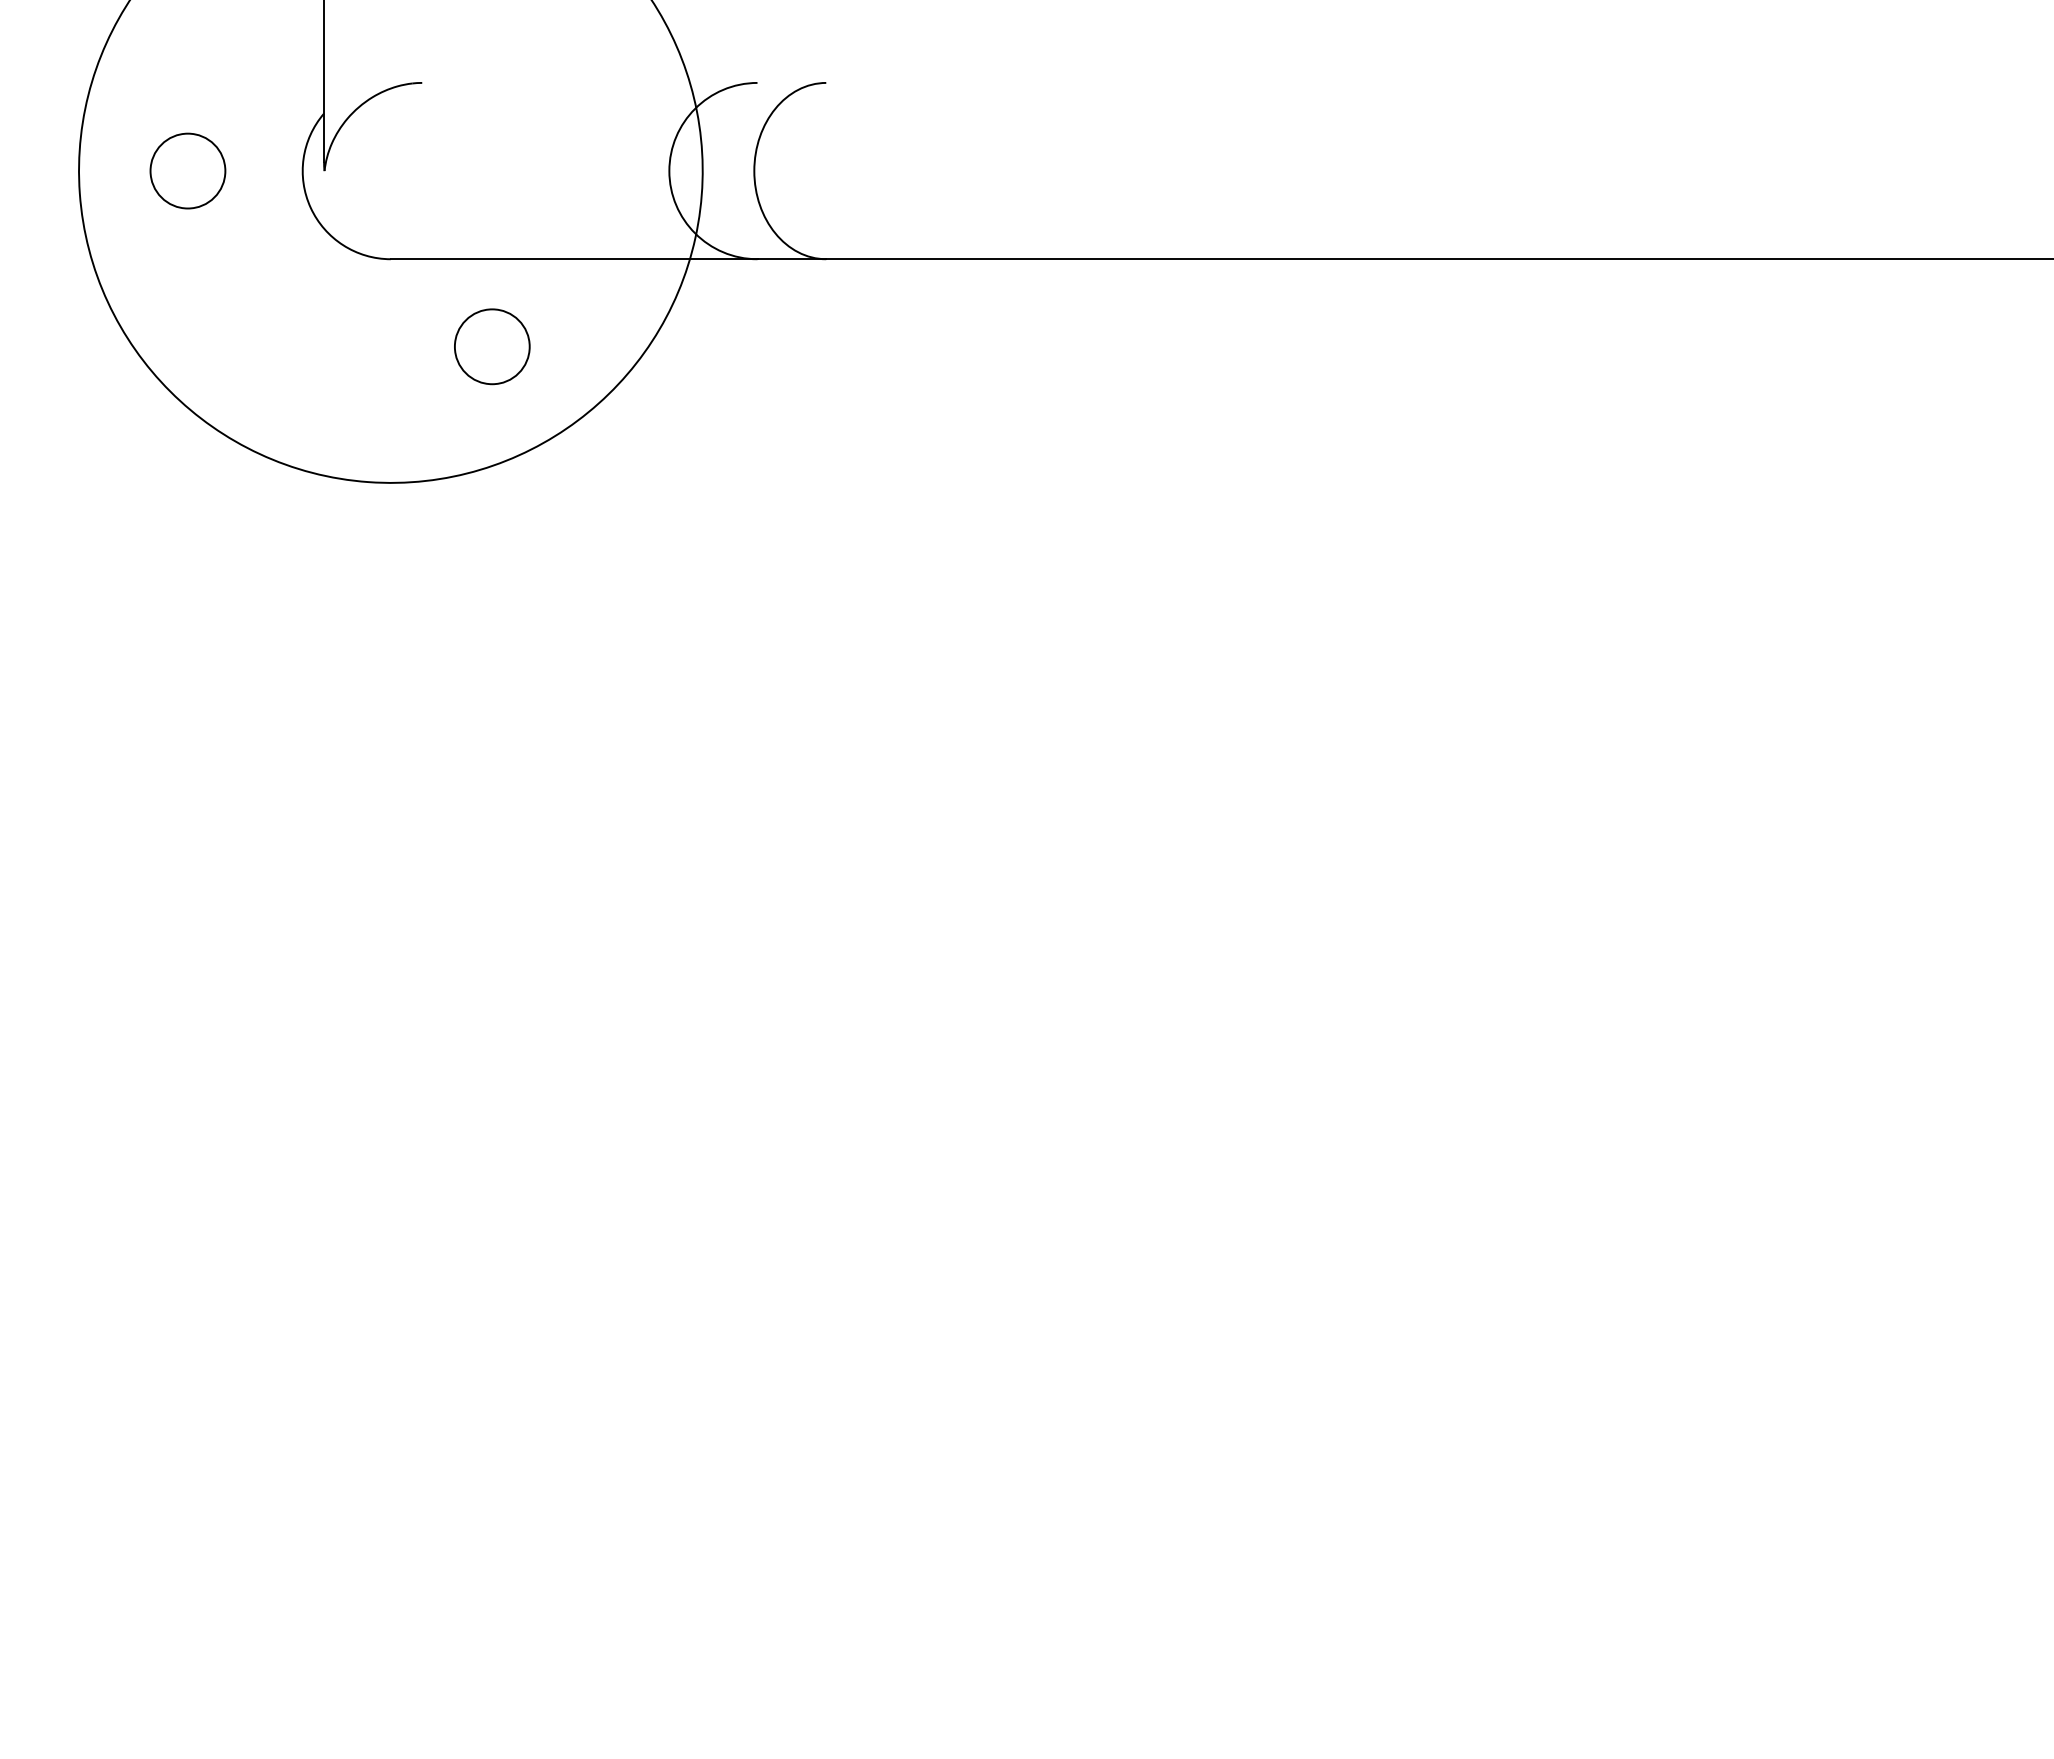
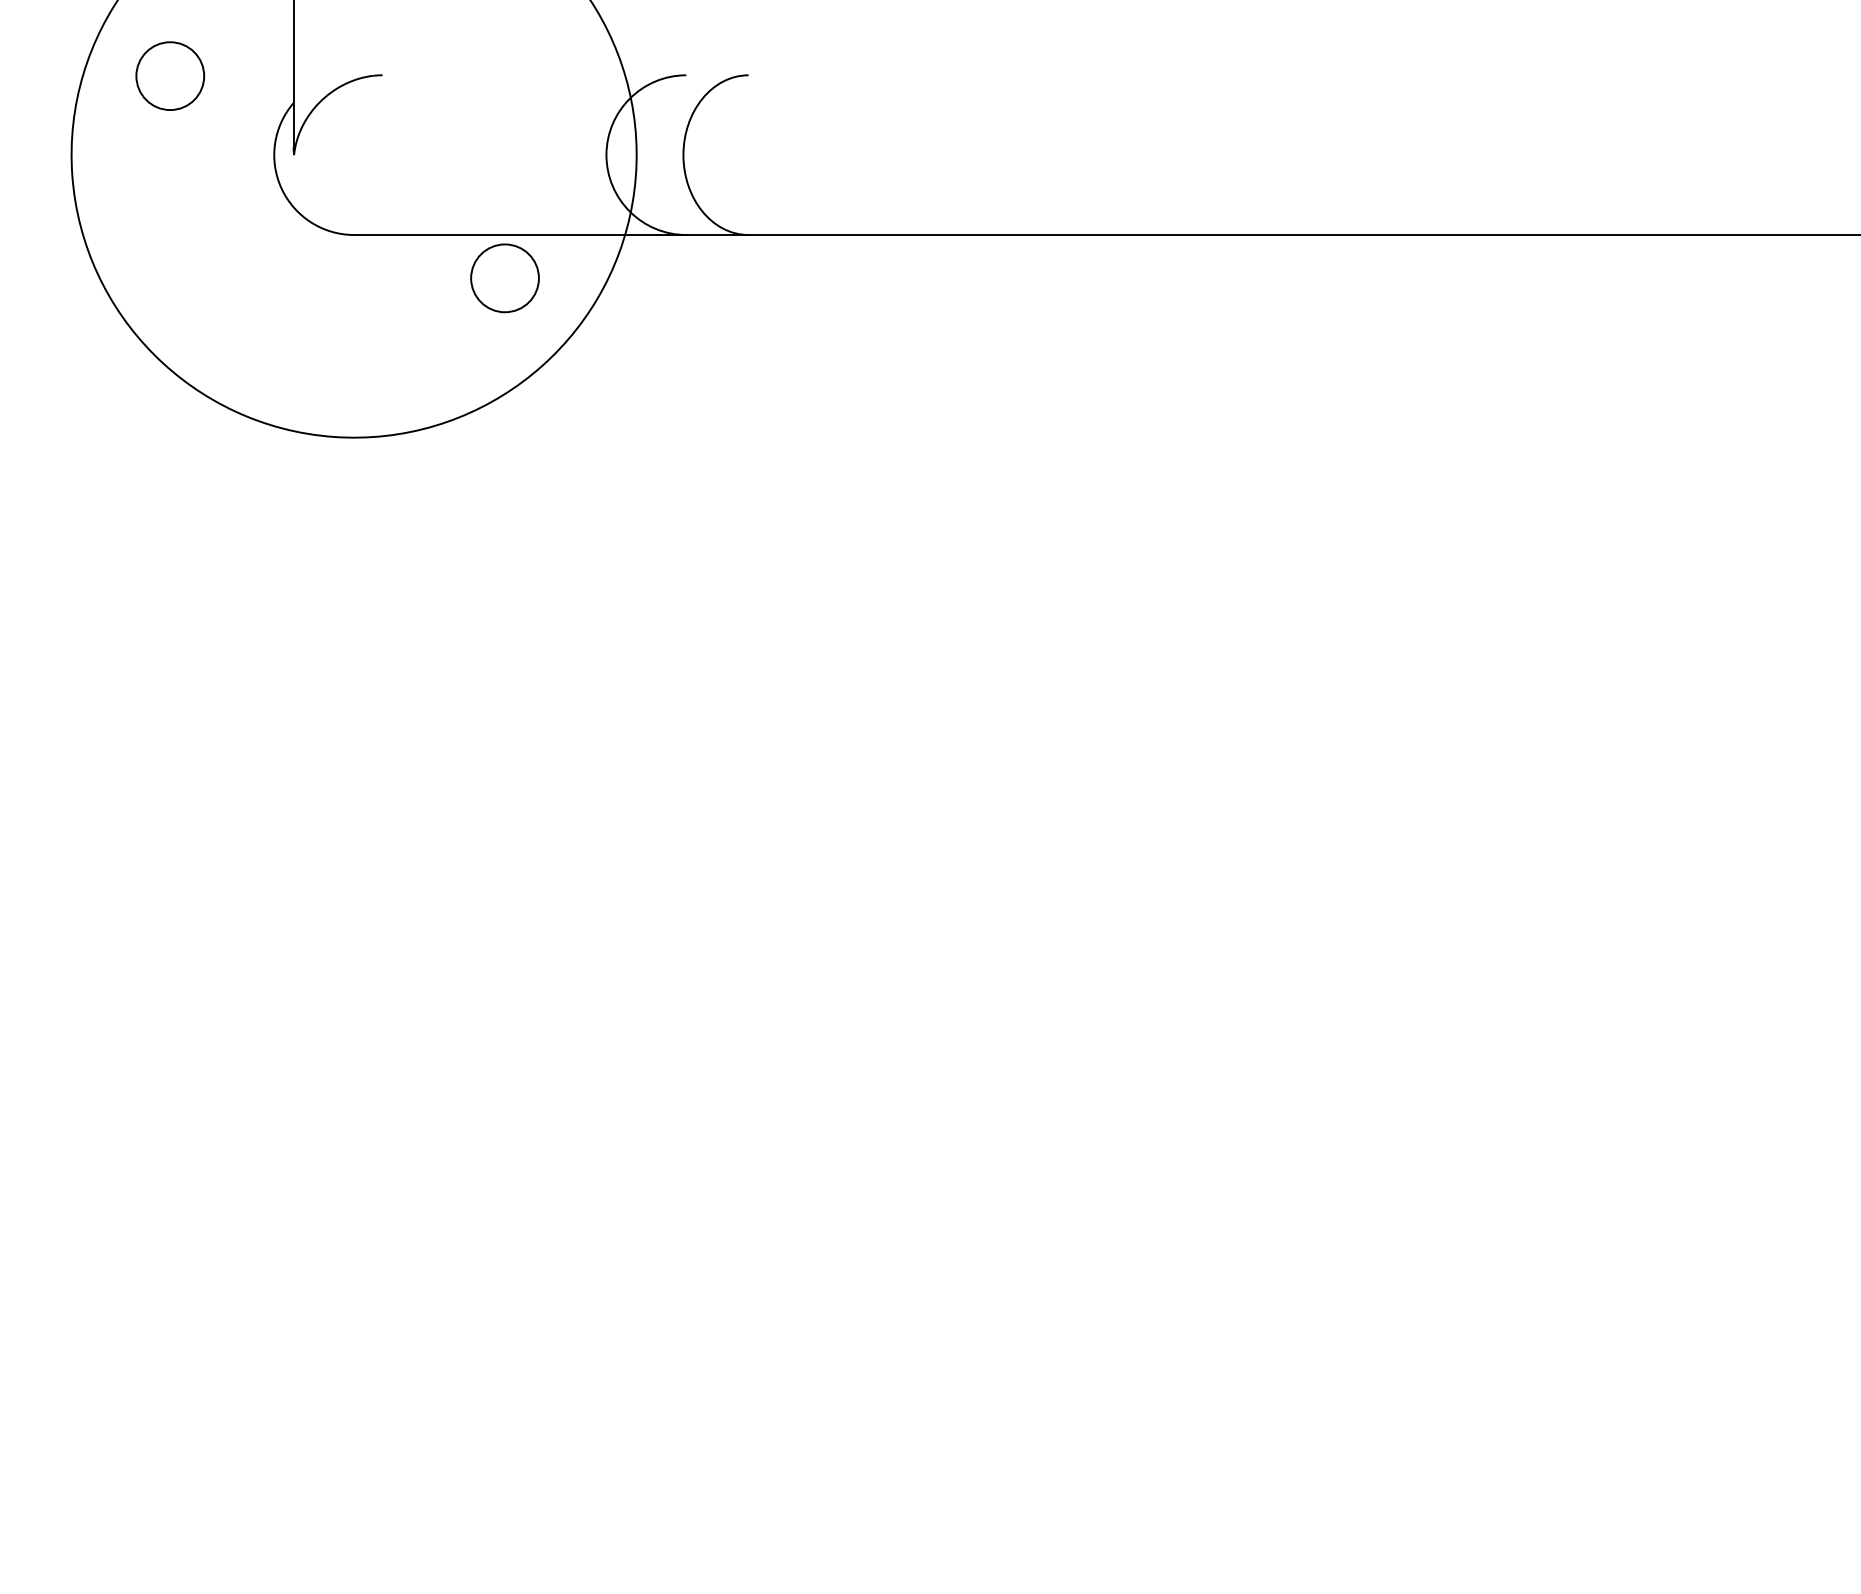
circle: (188, 170) -> (170, 75), moved
circle: (491, 346) -> (504, 278), moved

